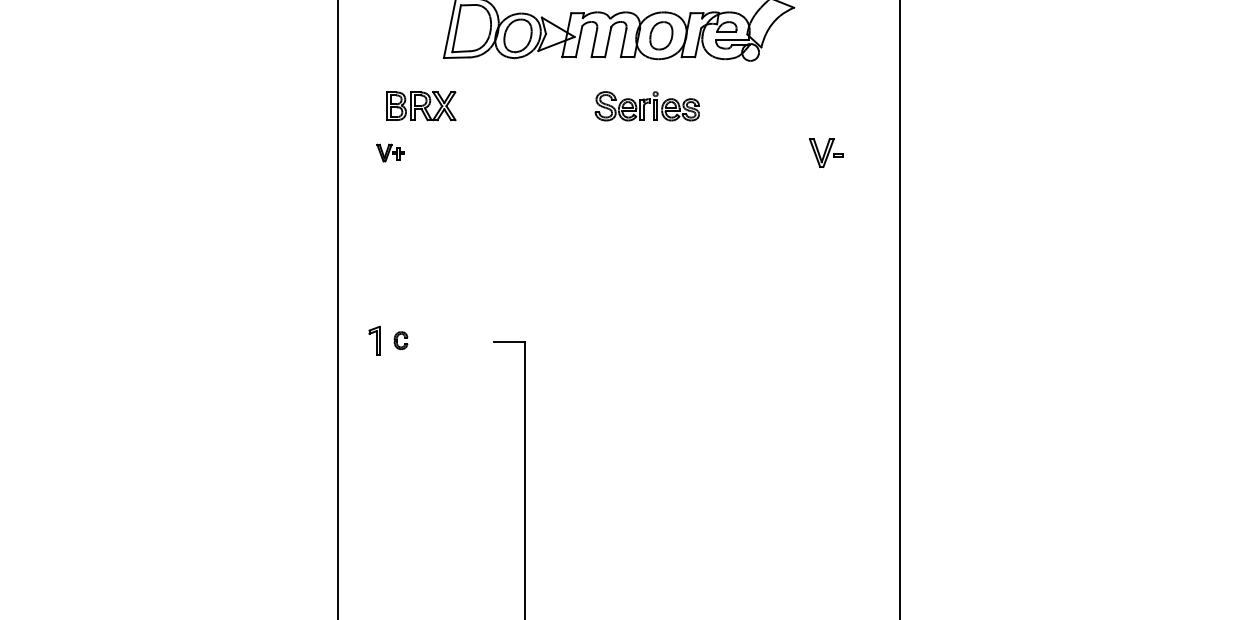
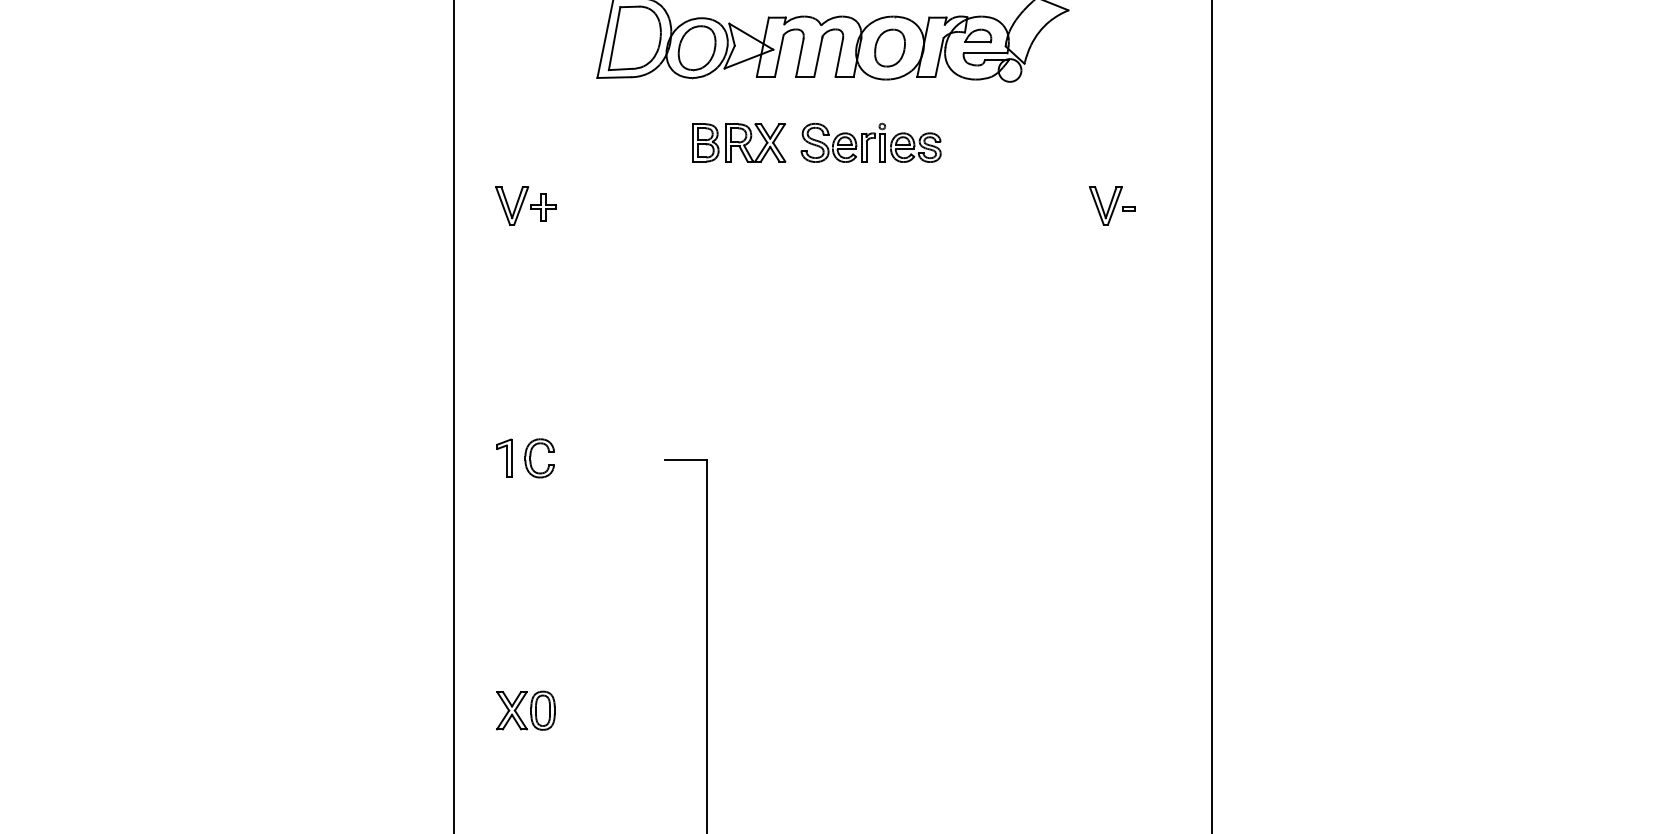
part: (421, 106) -> (739, 143), moved
part: (390, 152) -> (525, 205), size x1.67
part: (400, 340) -> (539, 458), size x1.67
part: (390, 528) -> (525, 710), added

